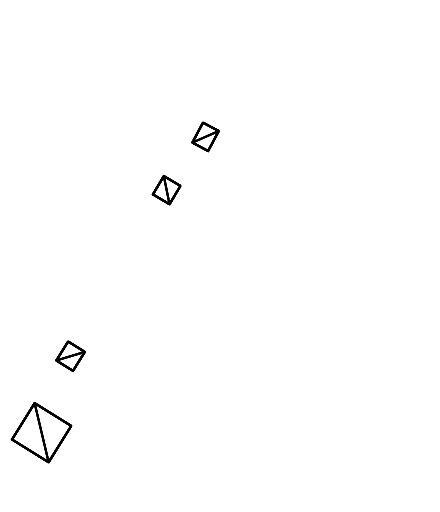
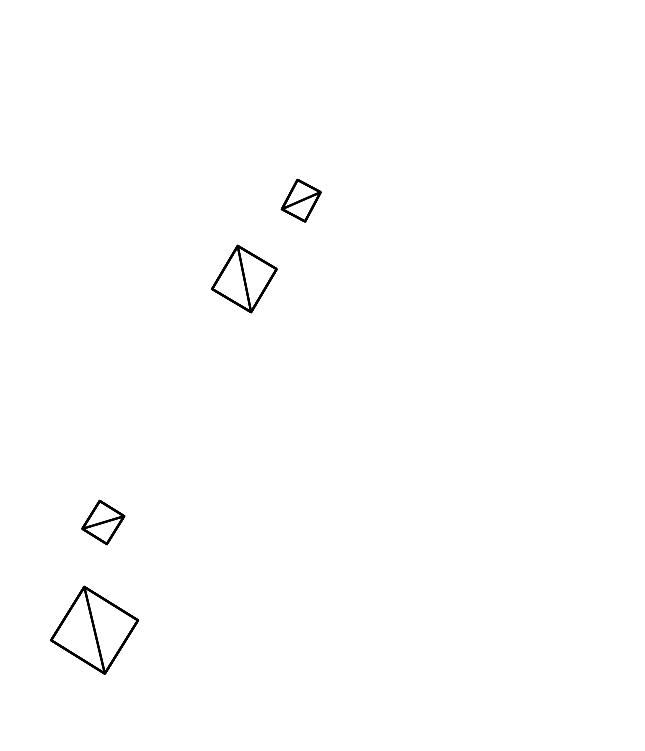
part: (166, 189) -> (244, 277), size x1.6
part: (41, 432) -> (94, 630), moved

